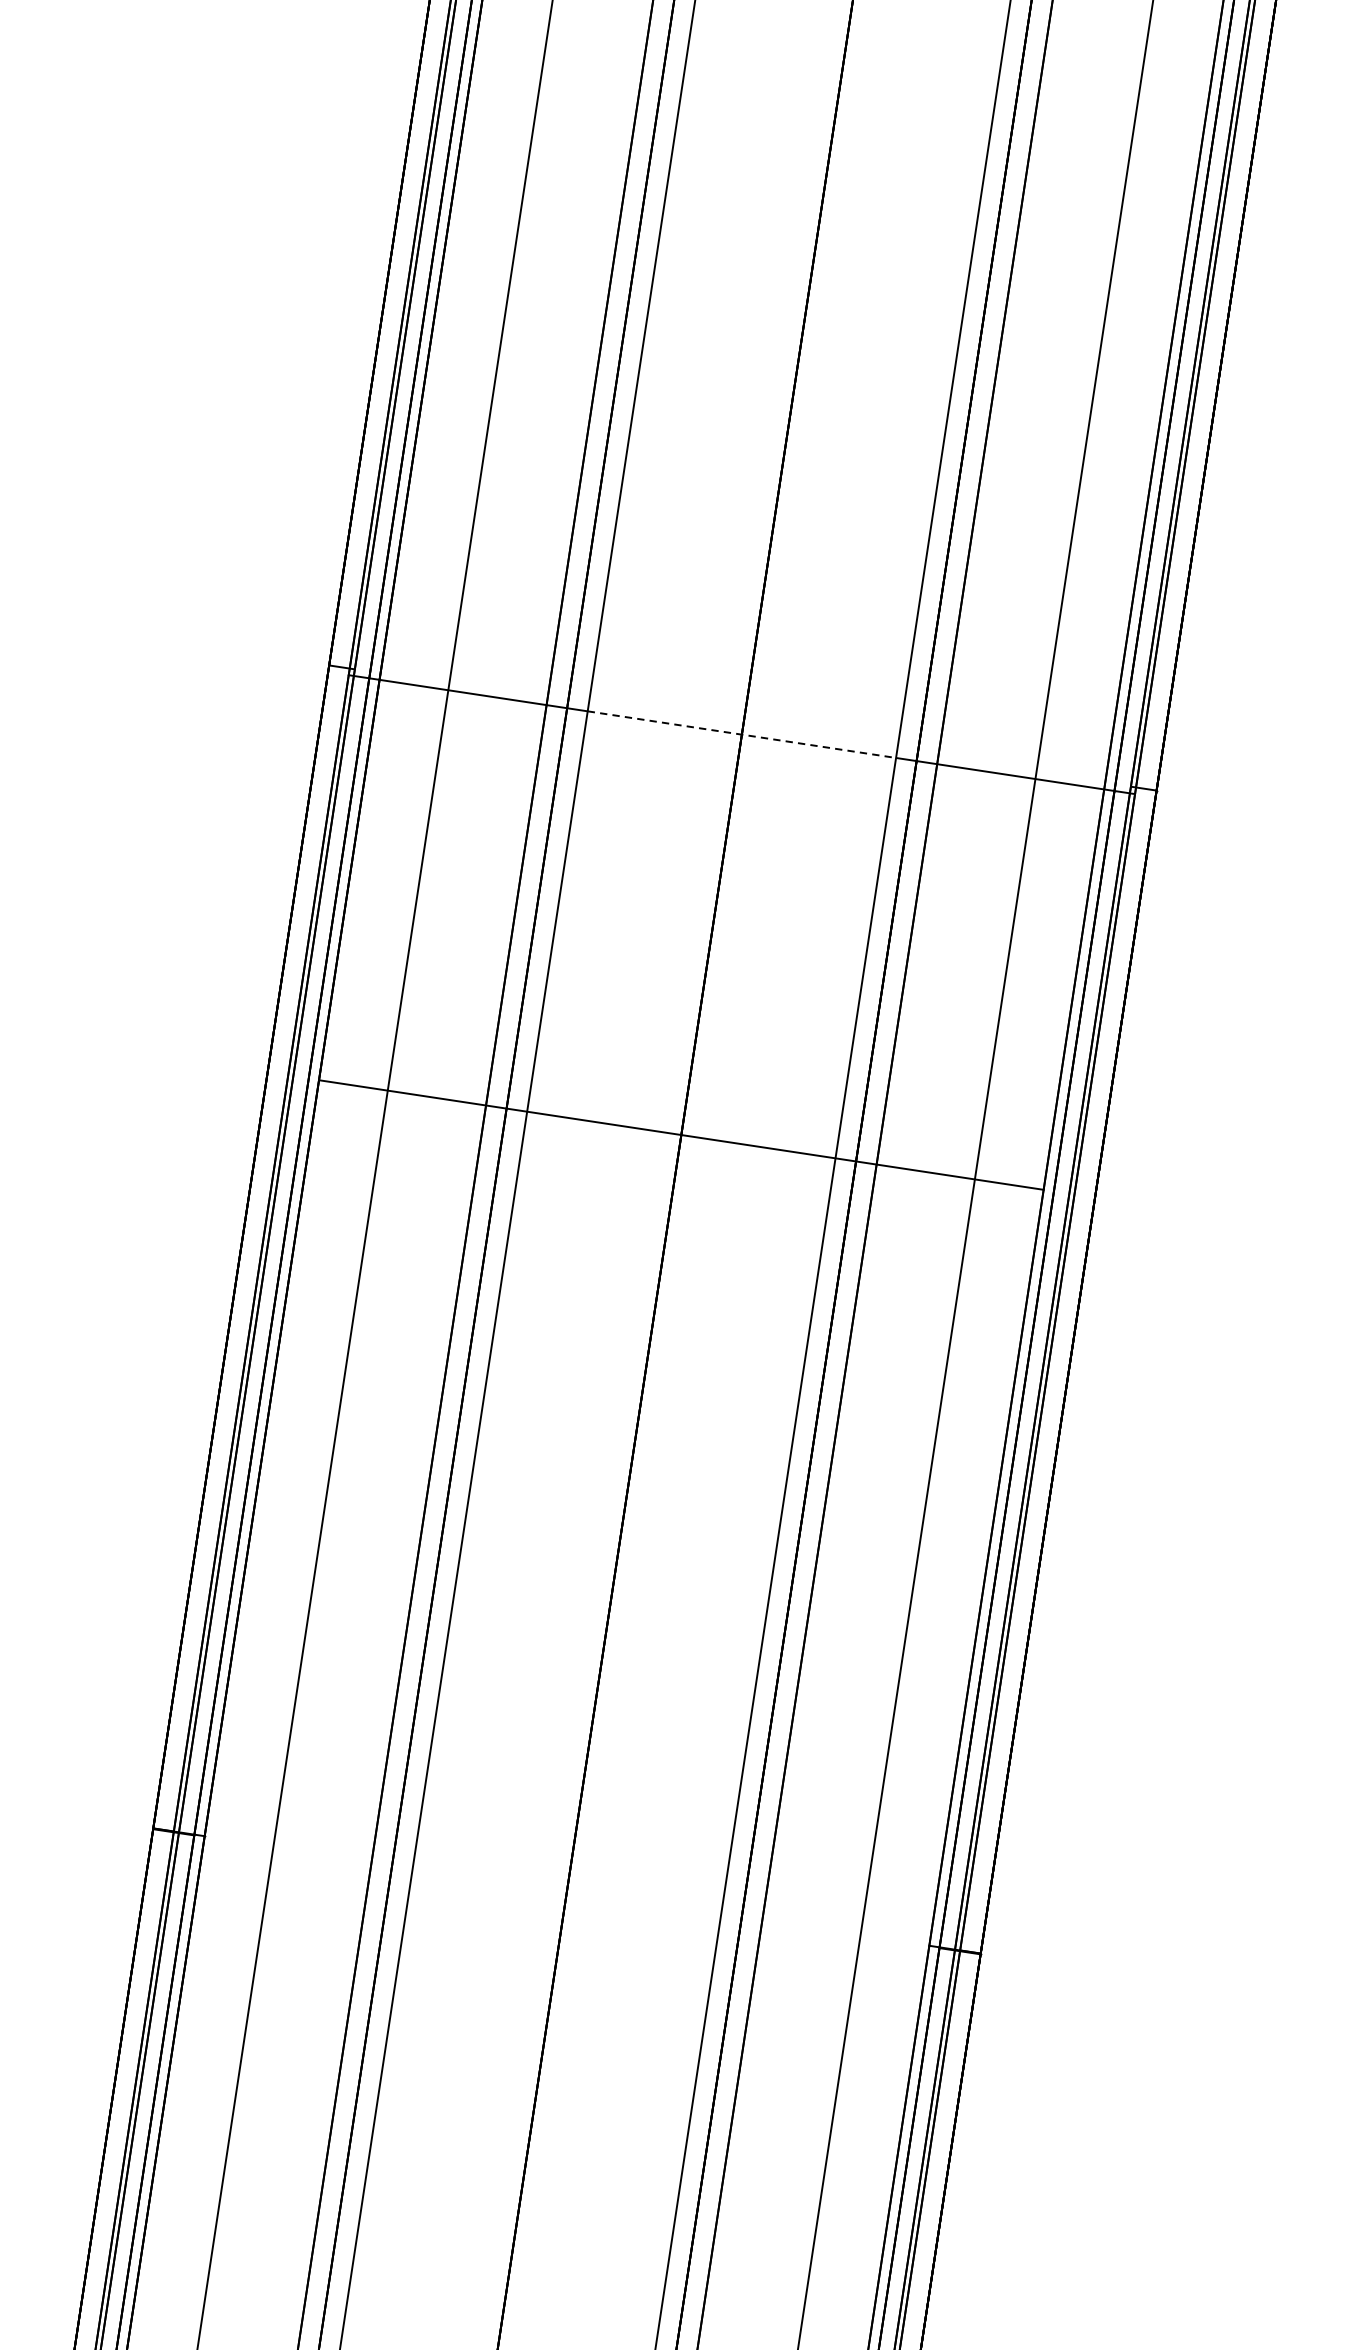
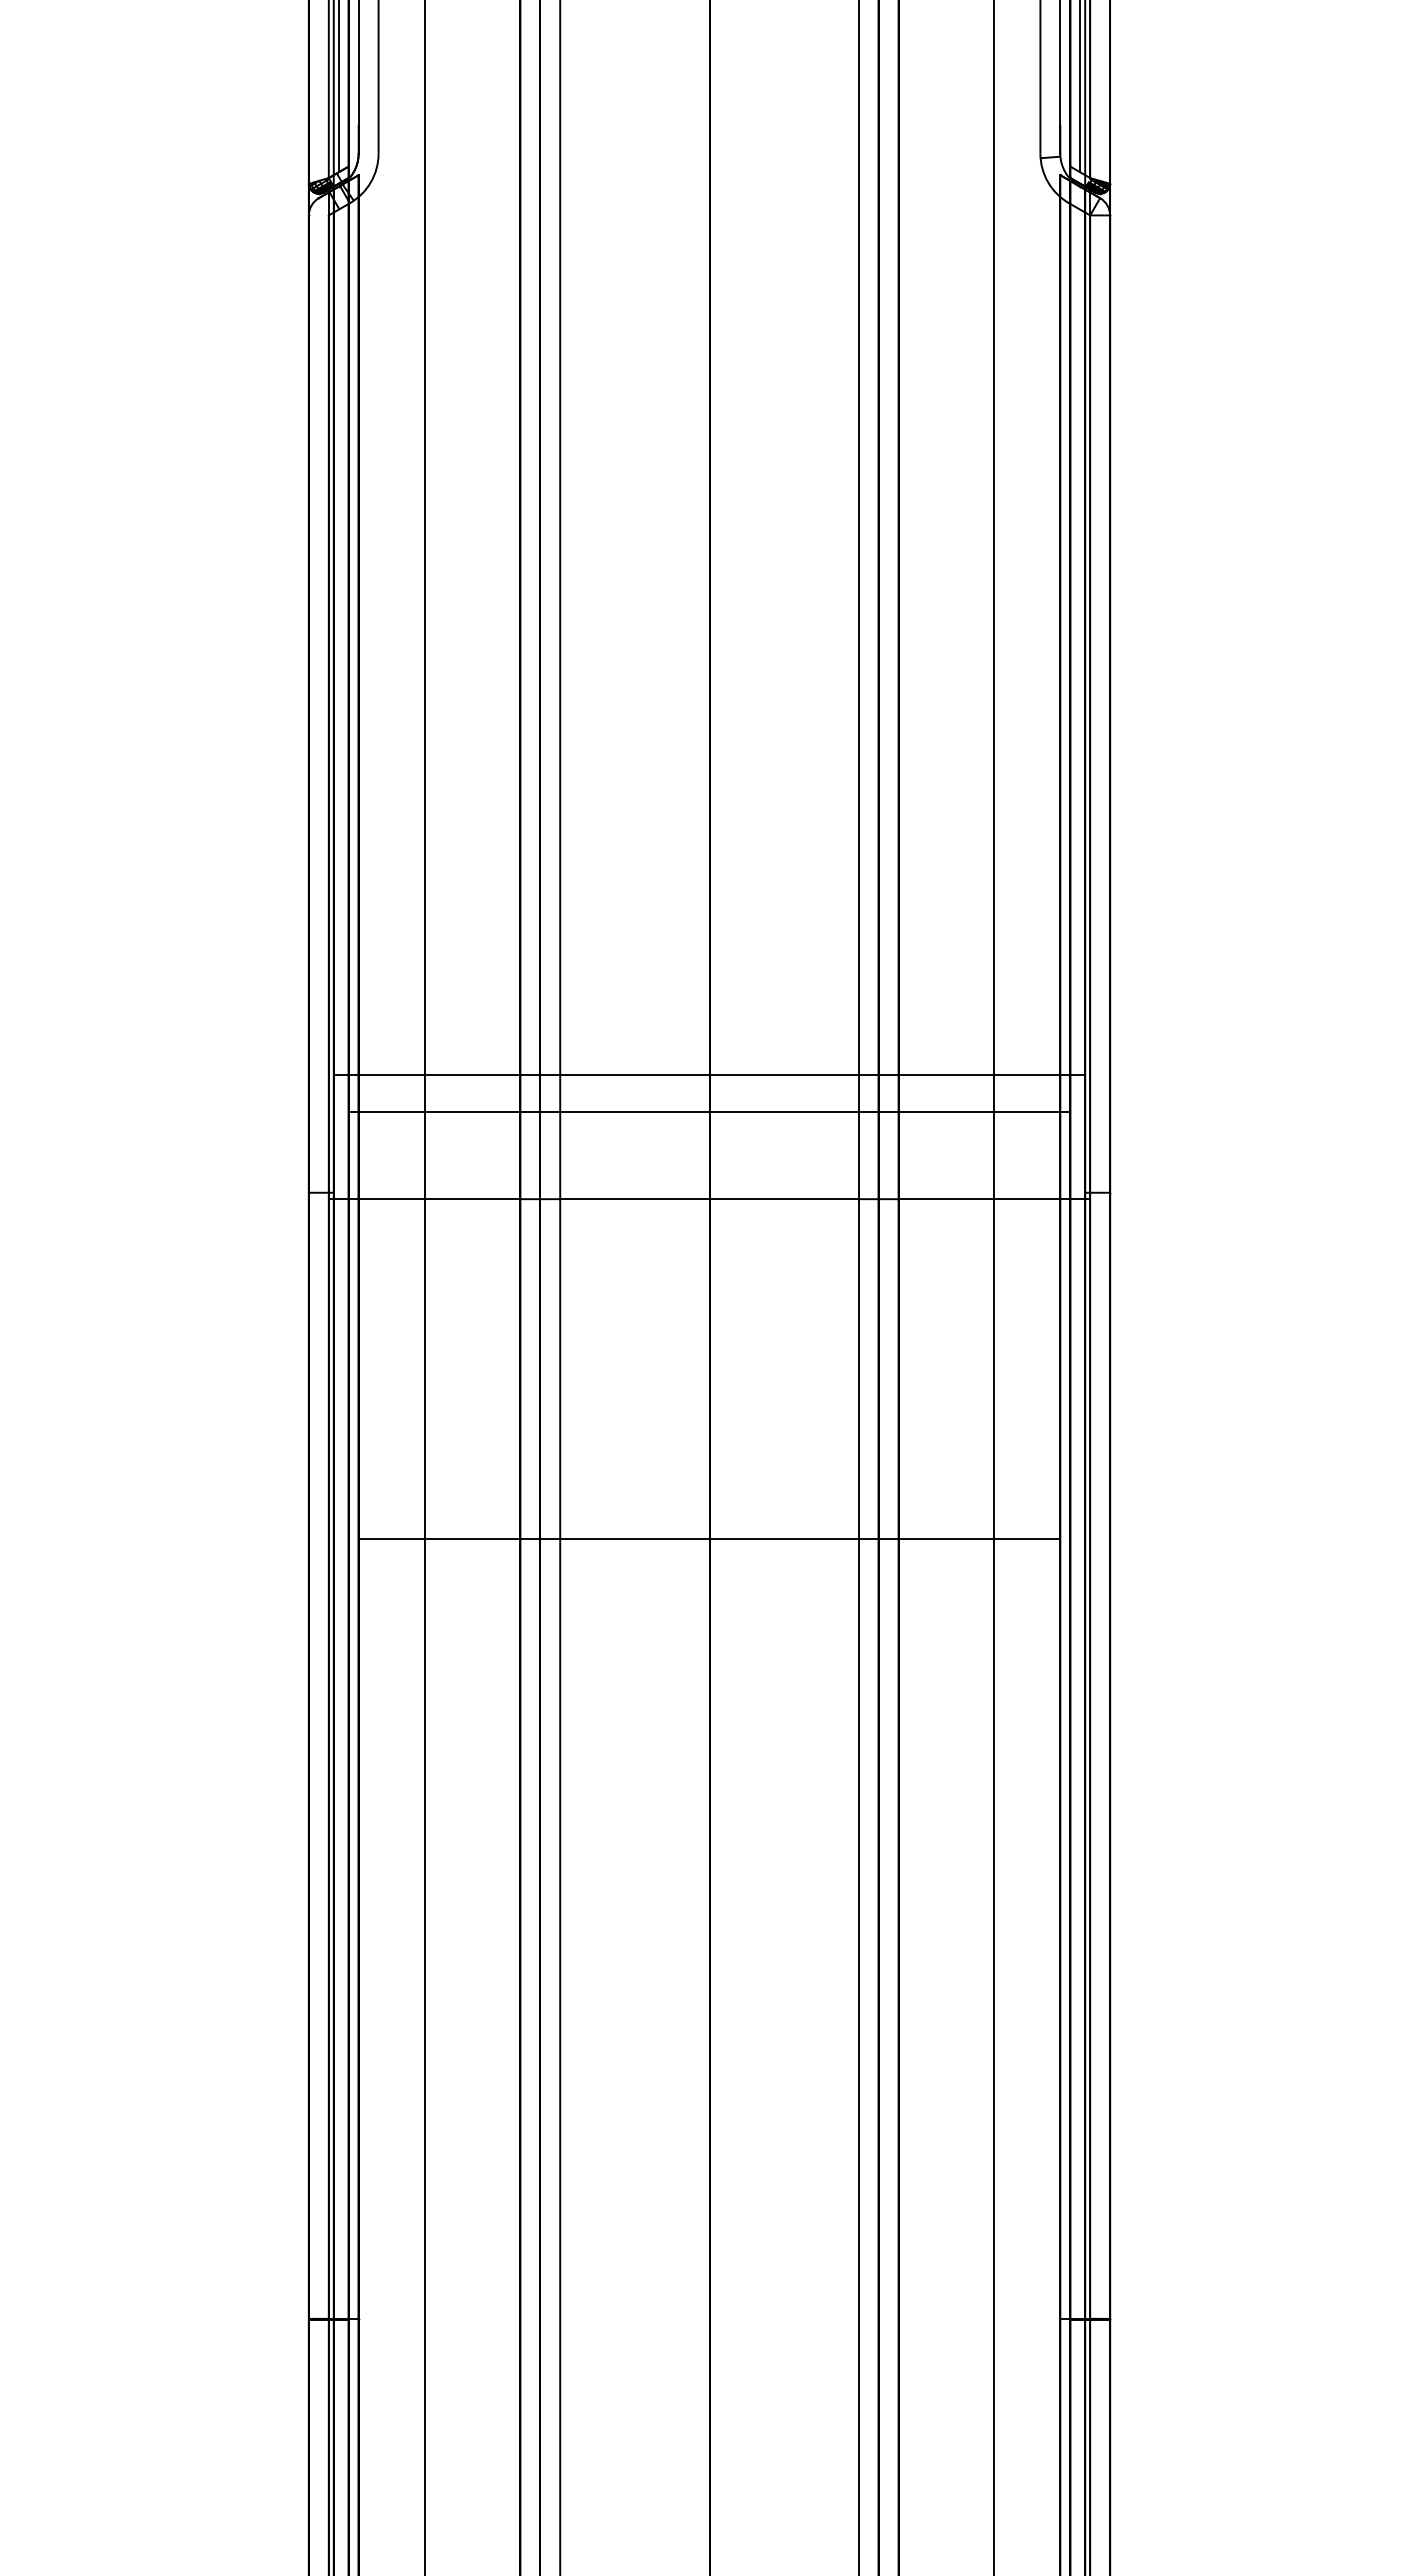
line: (761, 605) -> (709, 1074), added
line: (755, 645) -> (709, 1112), added
line: (741, 734) -> (709, 1199), dashed -> solid
line: (681, 1134) -> (709, 1538), moved

